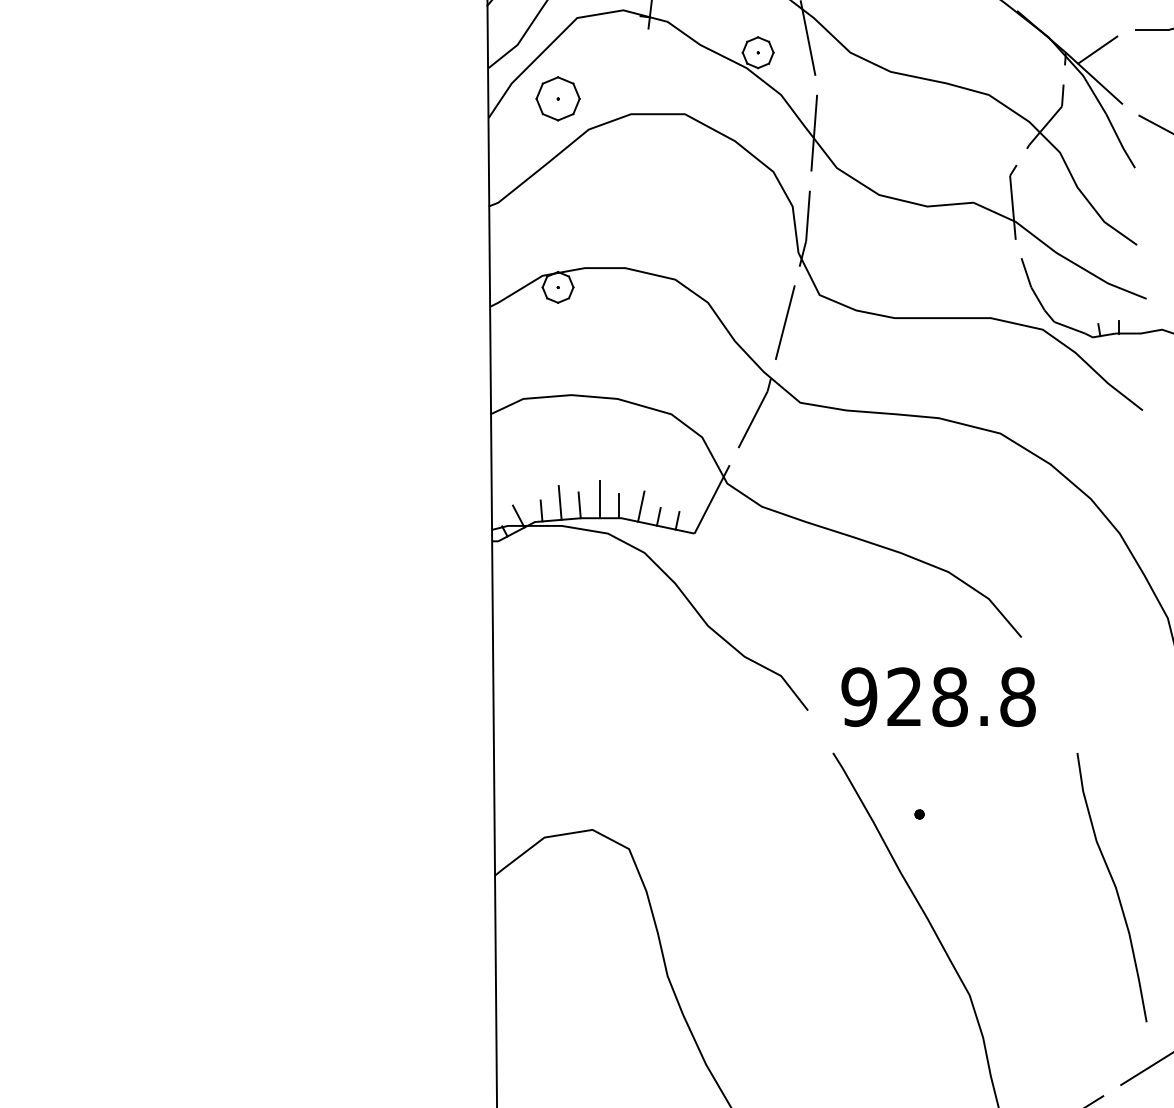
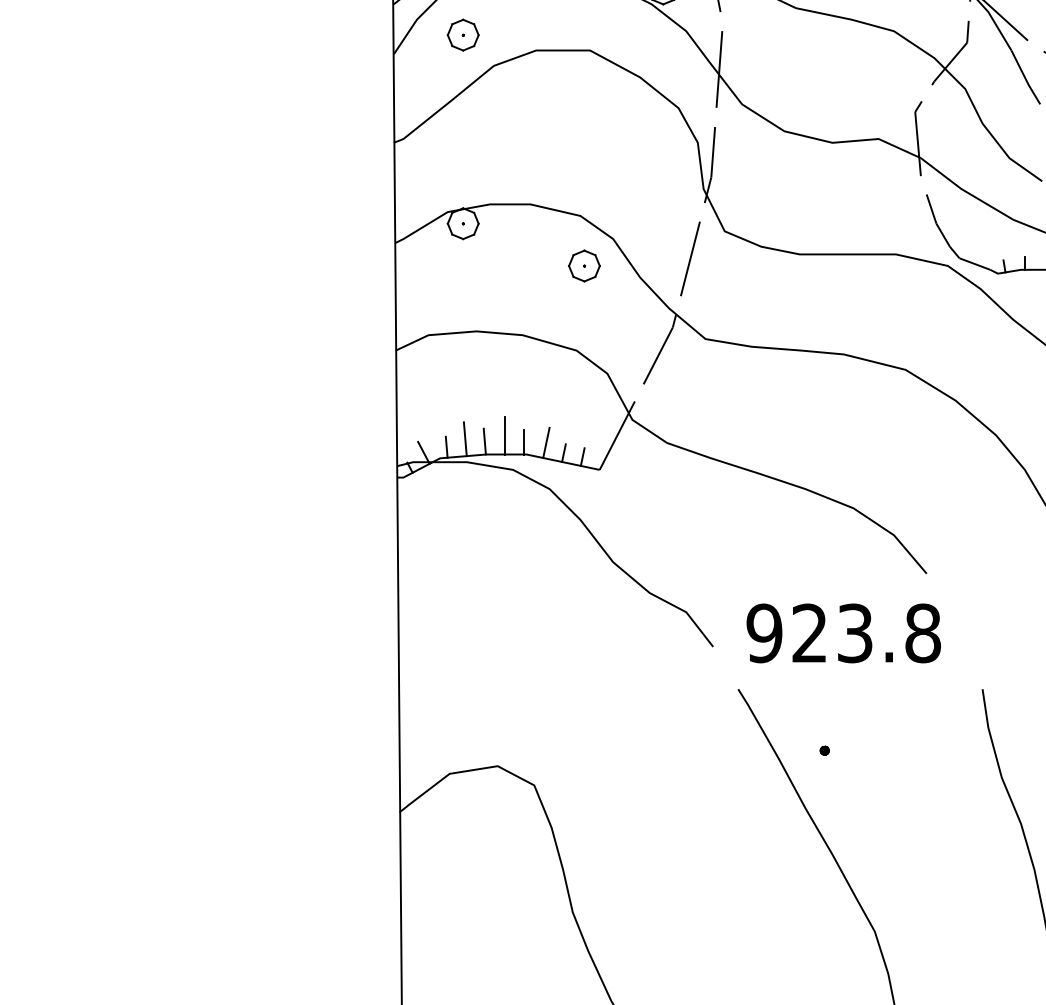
part: (557, 98) -> (462, 34), size x0.71
part: (678, 329) -> (583, 265), added
text: (949, 697) -> (854, 633), 928.8 -> 923.8

